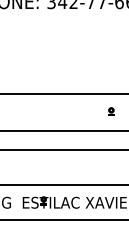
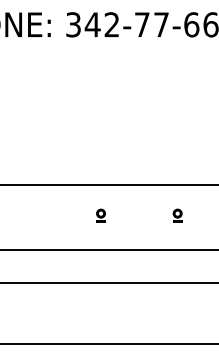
part: (67, 111) -> (101, 215), added

